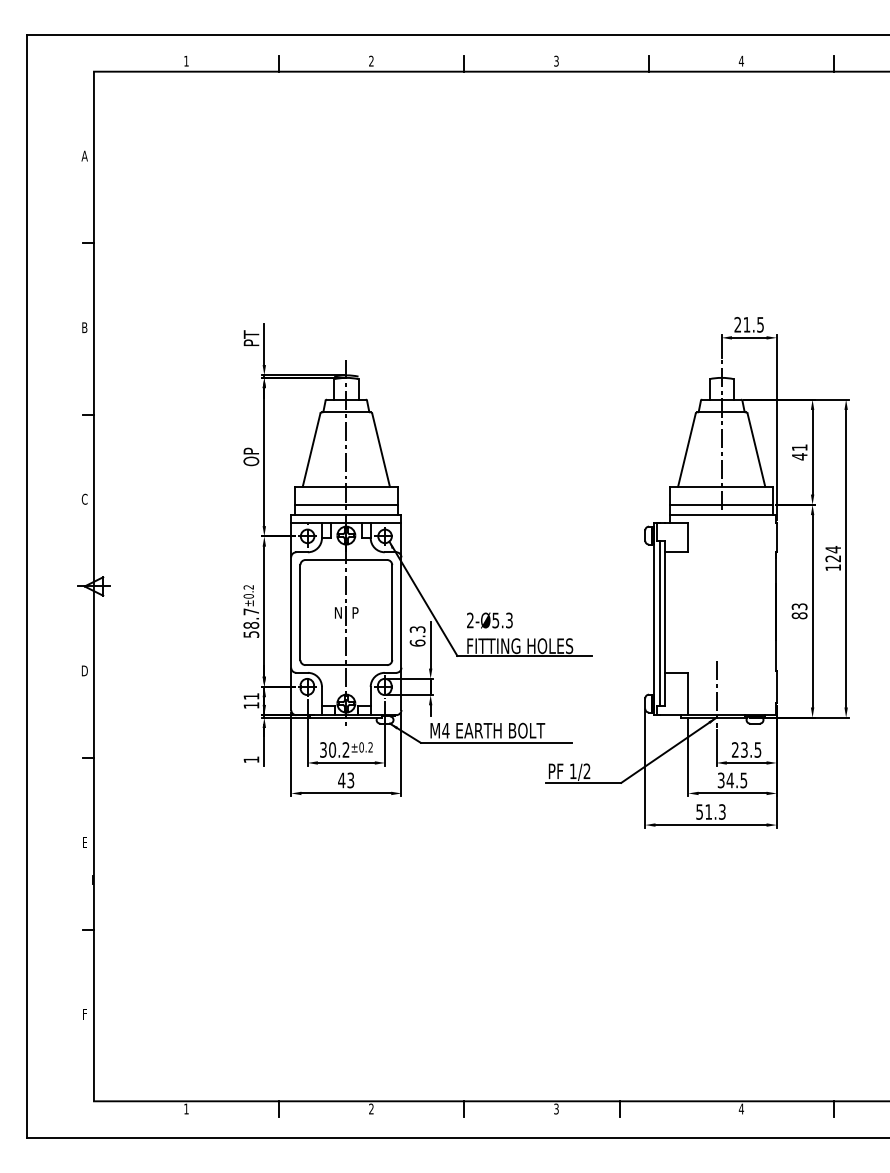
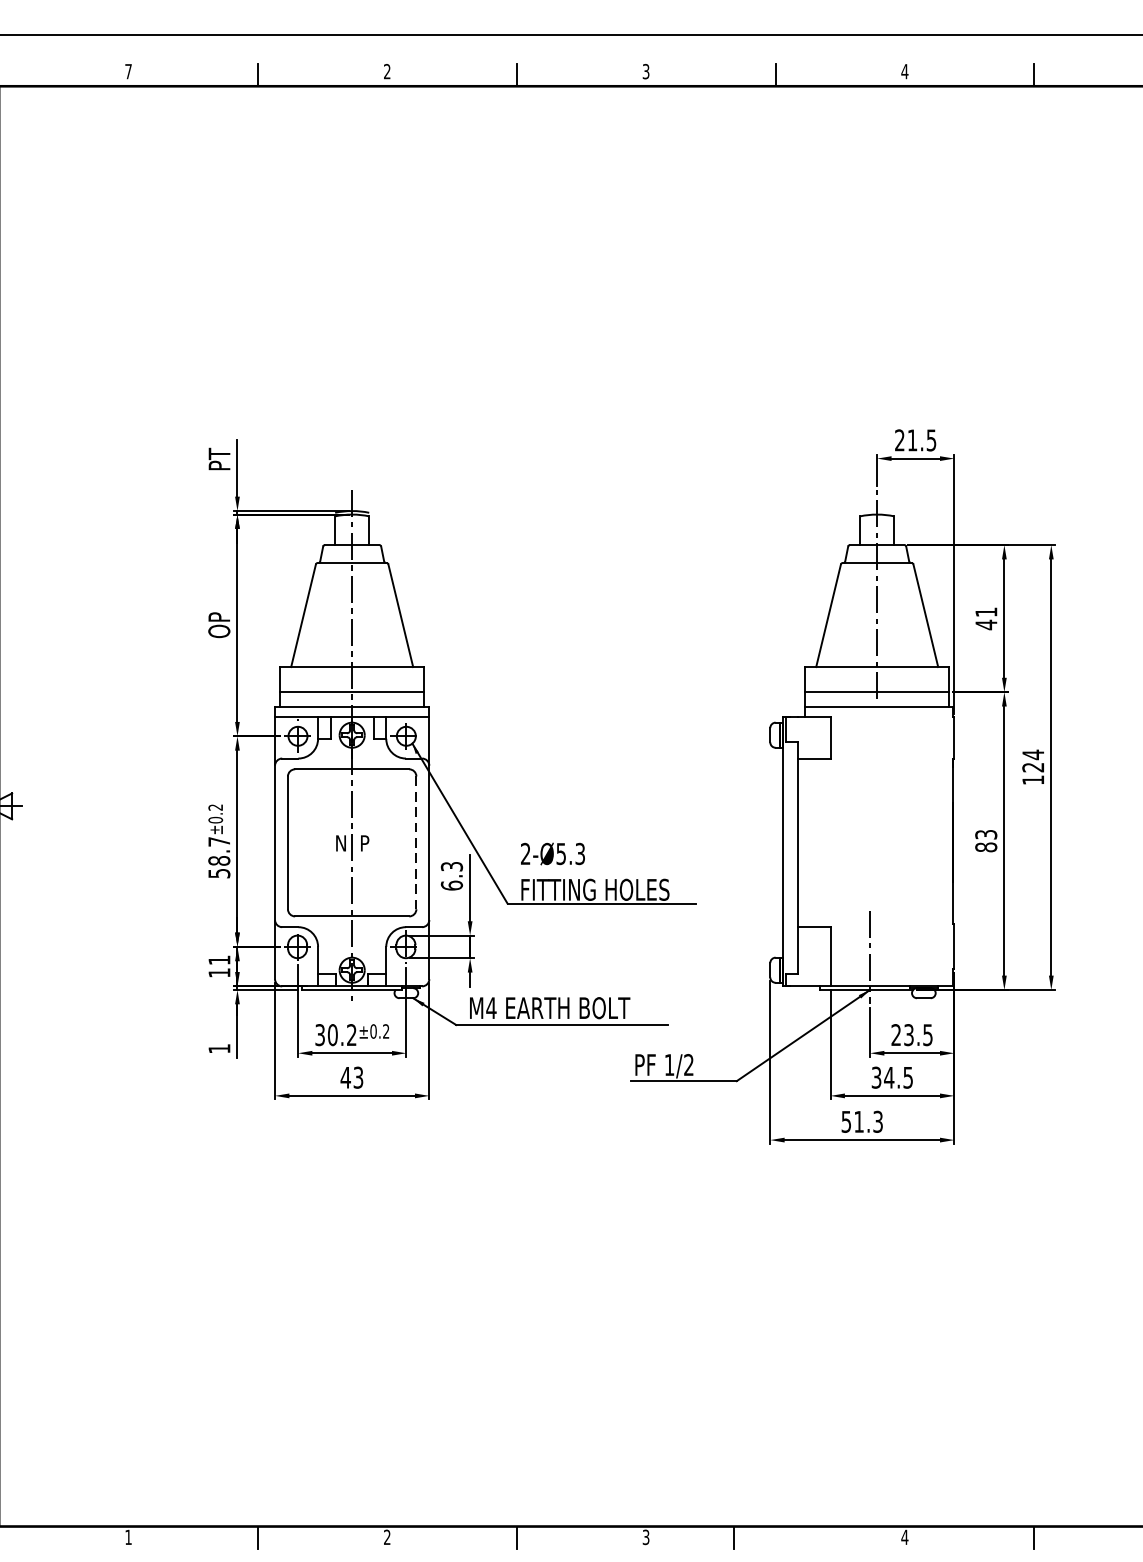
text: (186, 60) -> (128, 70), 1 -> 7
line: (392, 613) -> (416, 844), solid -> dashed
line: (659, 623) -> (790, 858), removed

